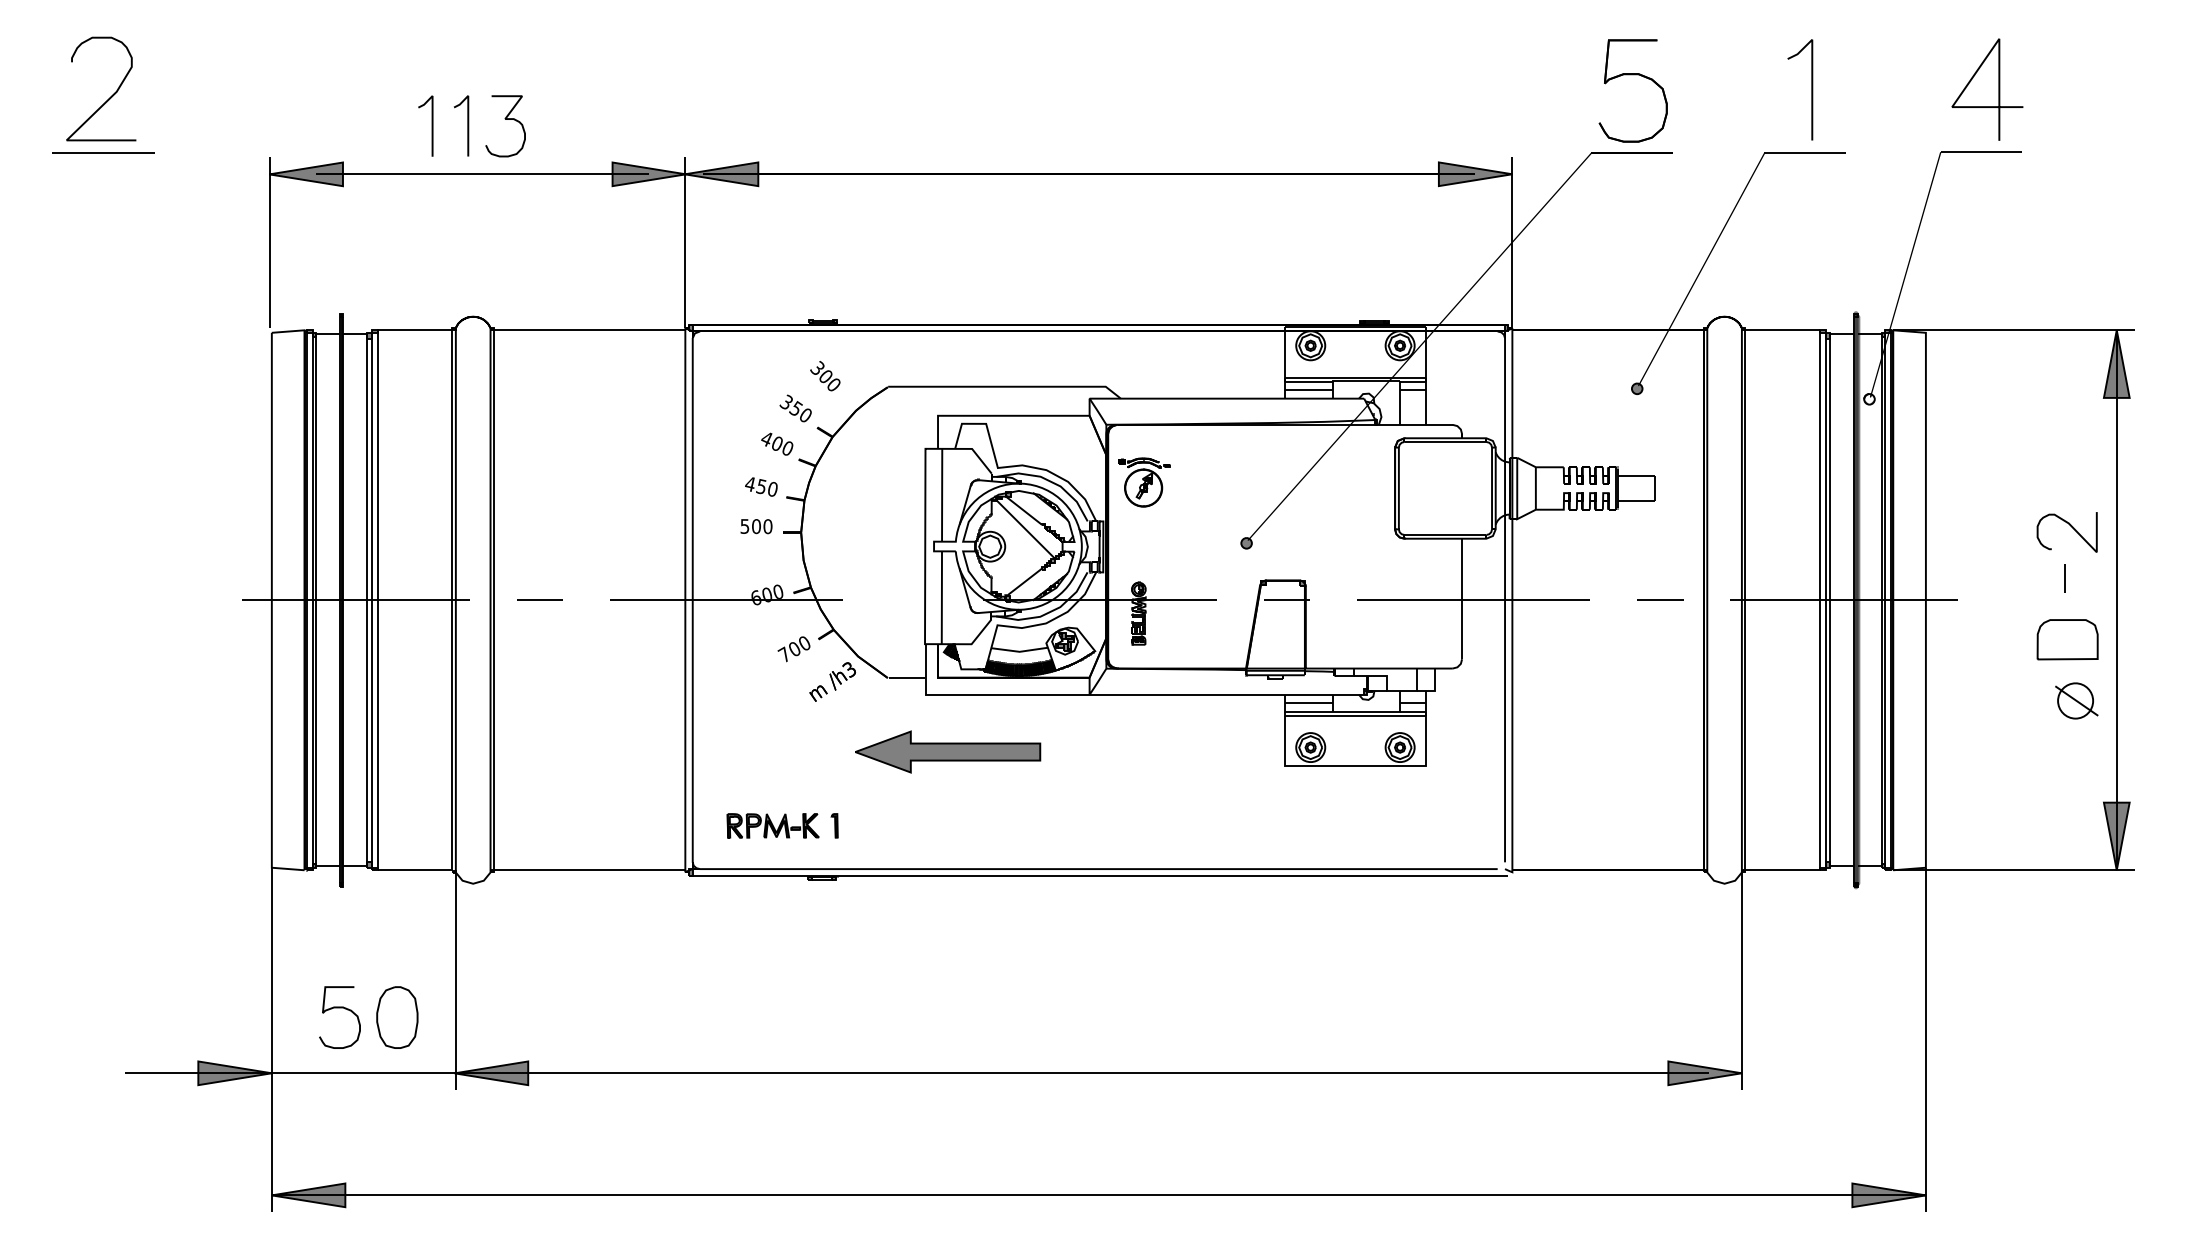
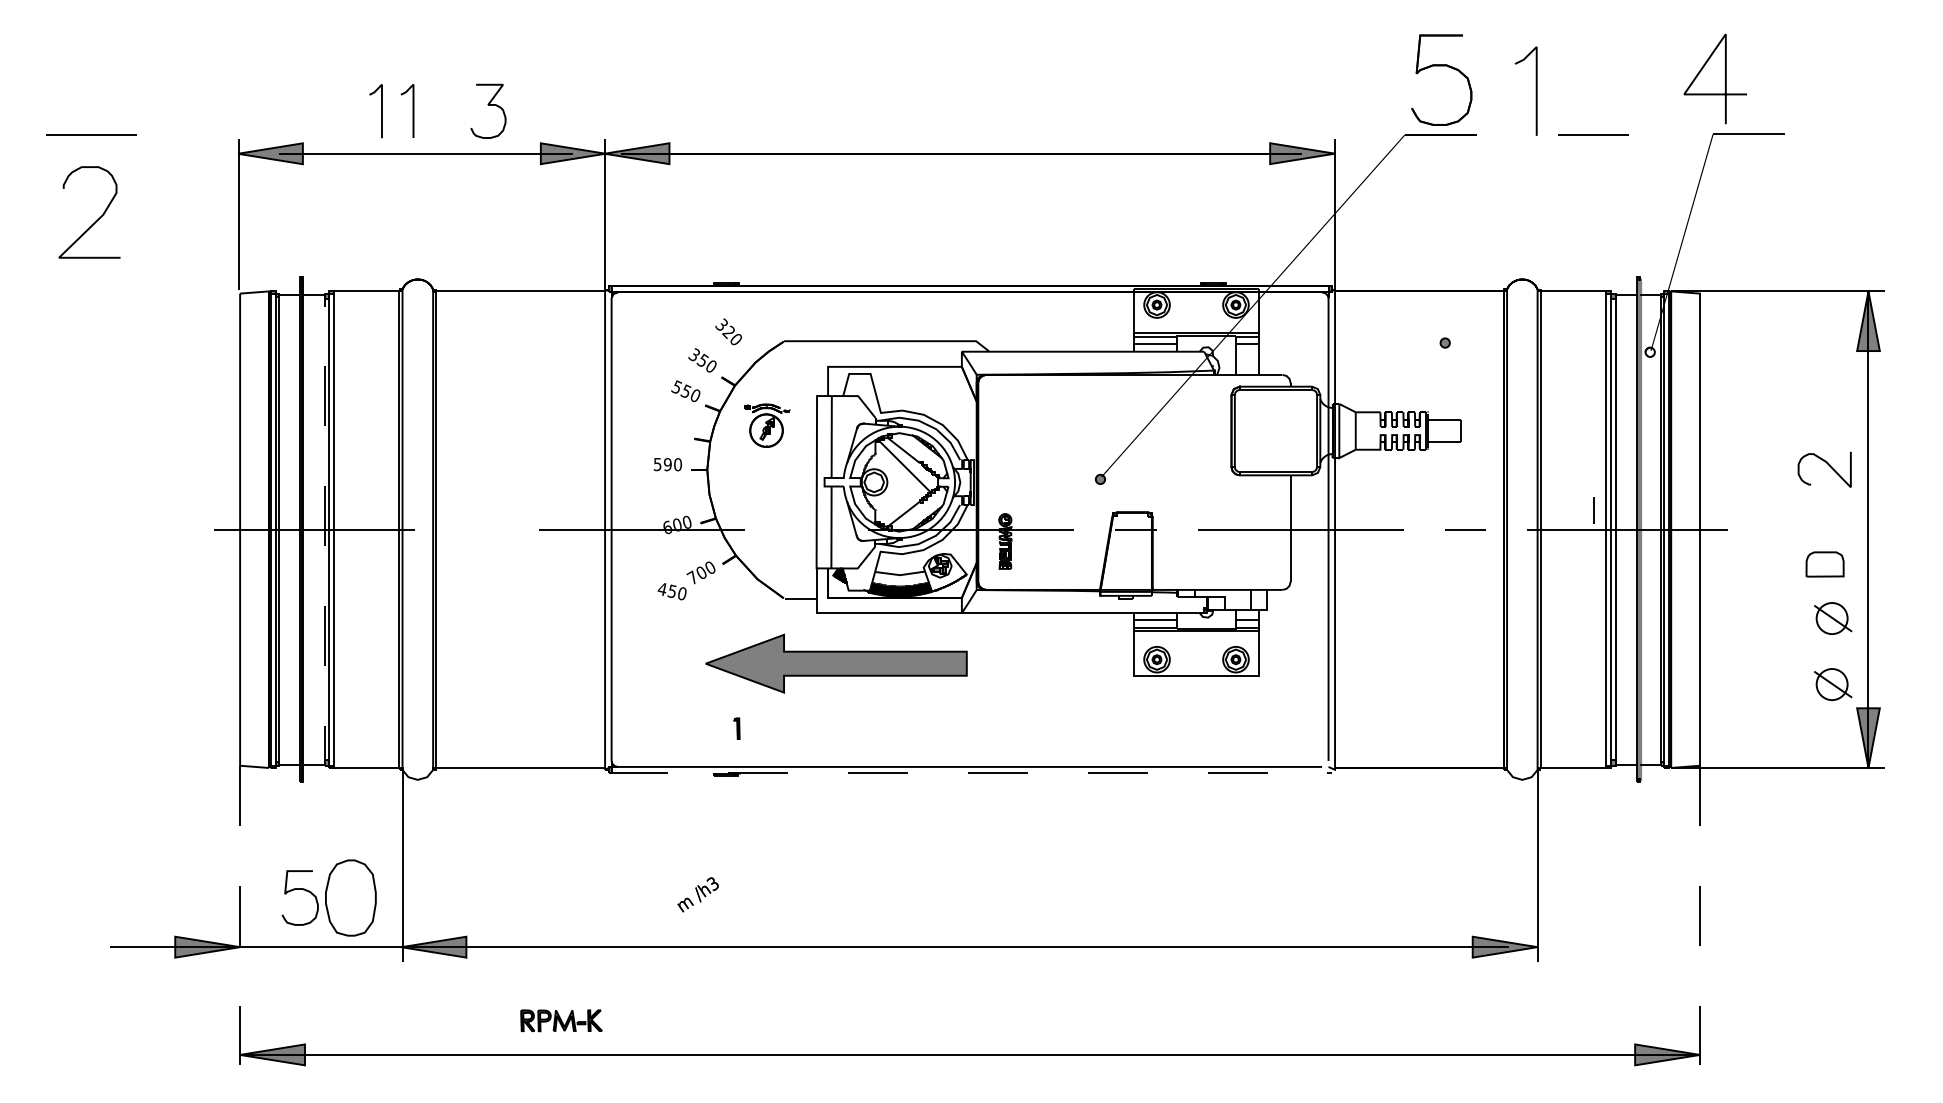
line: (1810, 89) -> (1535, 90), moved
line: (1998, 89) -> (1725, 78), moved
curve: (110, 97) -> (97, 219), moved
curve: (505, 119) -> (488, 105), moved
fill: (1700, 269) -> (1501, 237), removed
text: (825, 375) -> (728, 331), 300 -> 320
text: (771, 440) -> (681, 388), 400 -> 550
part: (1144, 482) -> (767, 425), moved
text: (760, 486) -> (671, 591), moved
text: (756, 526) -> (667, 464), 500 -> 590
line: (2064, 578) -> (1593, 510), moved
line: (367, 600) -> (324, 529), solid -> dashed
line: (539, 600) -> (476, 529), removed
fill: (1856, 600) -> (1638, 529), removed
part: (2066, 639) -> (1824, 564), size x0.7
text: (831, 681) -> (697, 894), moved
part: (948, 751) -> (837, 663), size x1.6
part: (2077, 775) -> (1833, 684), added
part: (773, 825) -> (561, 1020), moved
line: (1099, 875) -> (970, 772), solid -> dashed
part: (396, 1017) -> (350, 897), size x1.4
line: (272, 1039) -> (240, 917), solid -> dashed
line: (1926, 1039) -> (1700, 917), solid -> dashed

